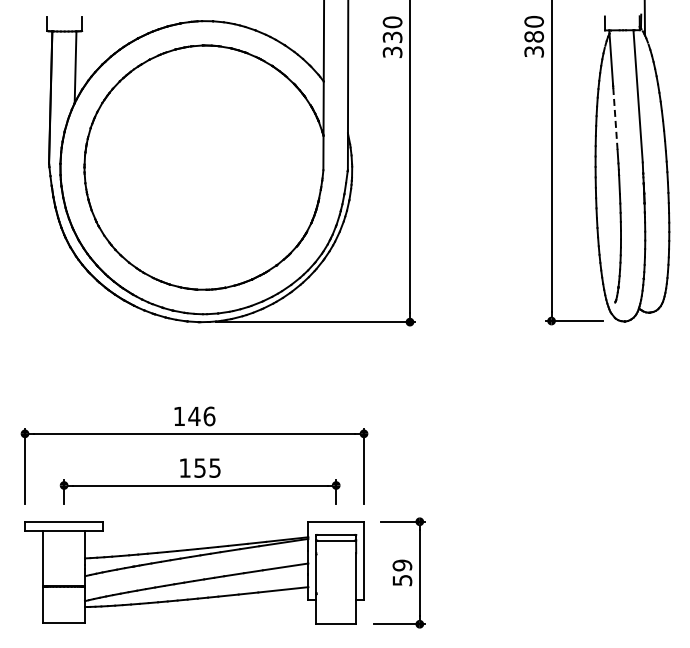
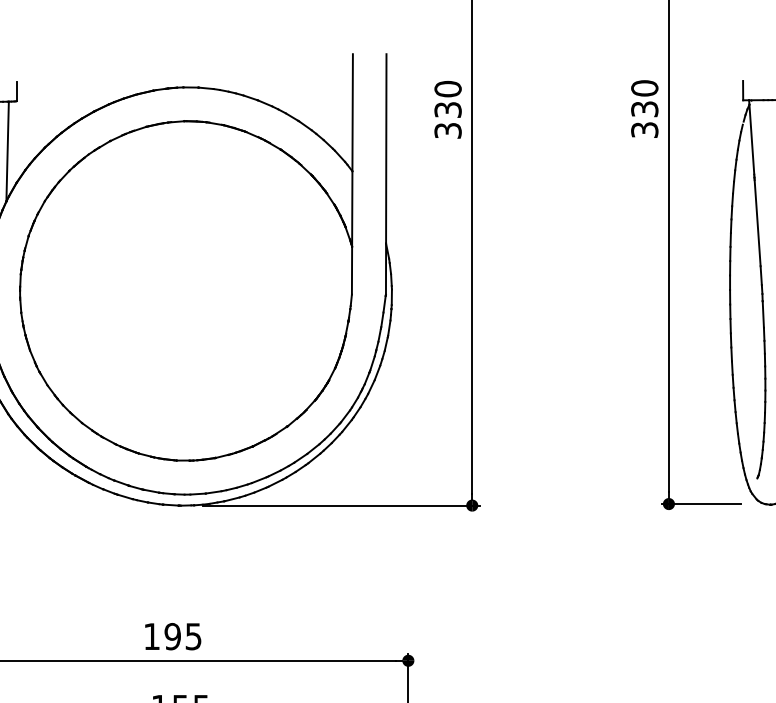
text: (534, 36) -> (645, 108), 380 -> 330
line: (615, 118) -> (757, 222), dashed -> solid
text: (201, 416) -> (182, 636), 146 -> 195

